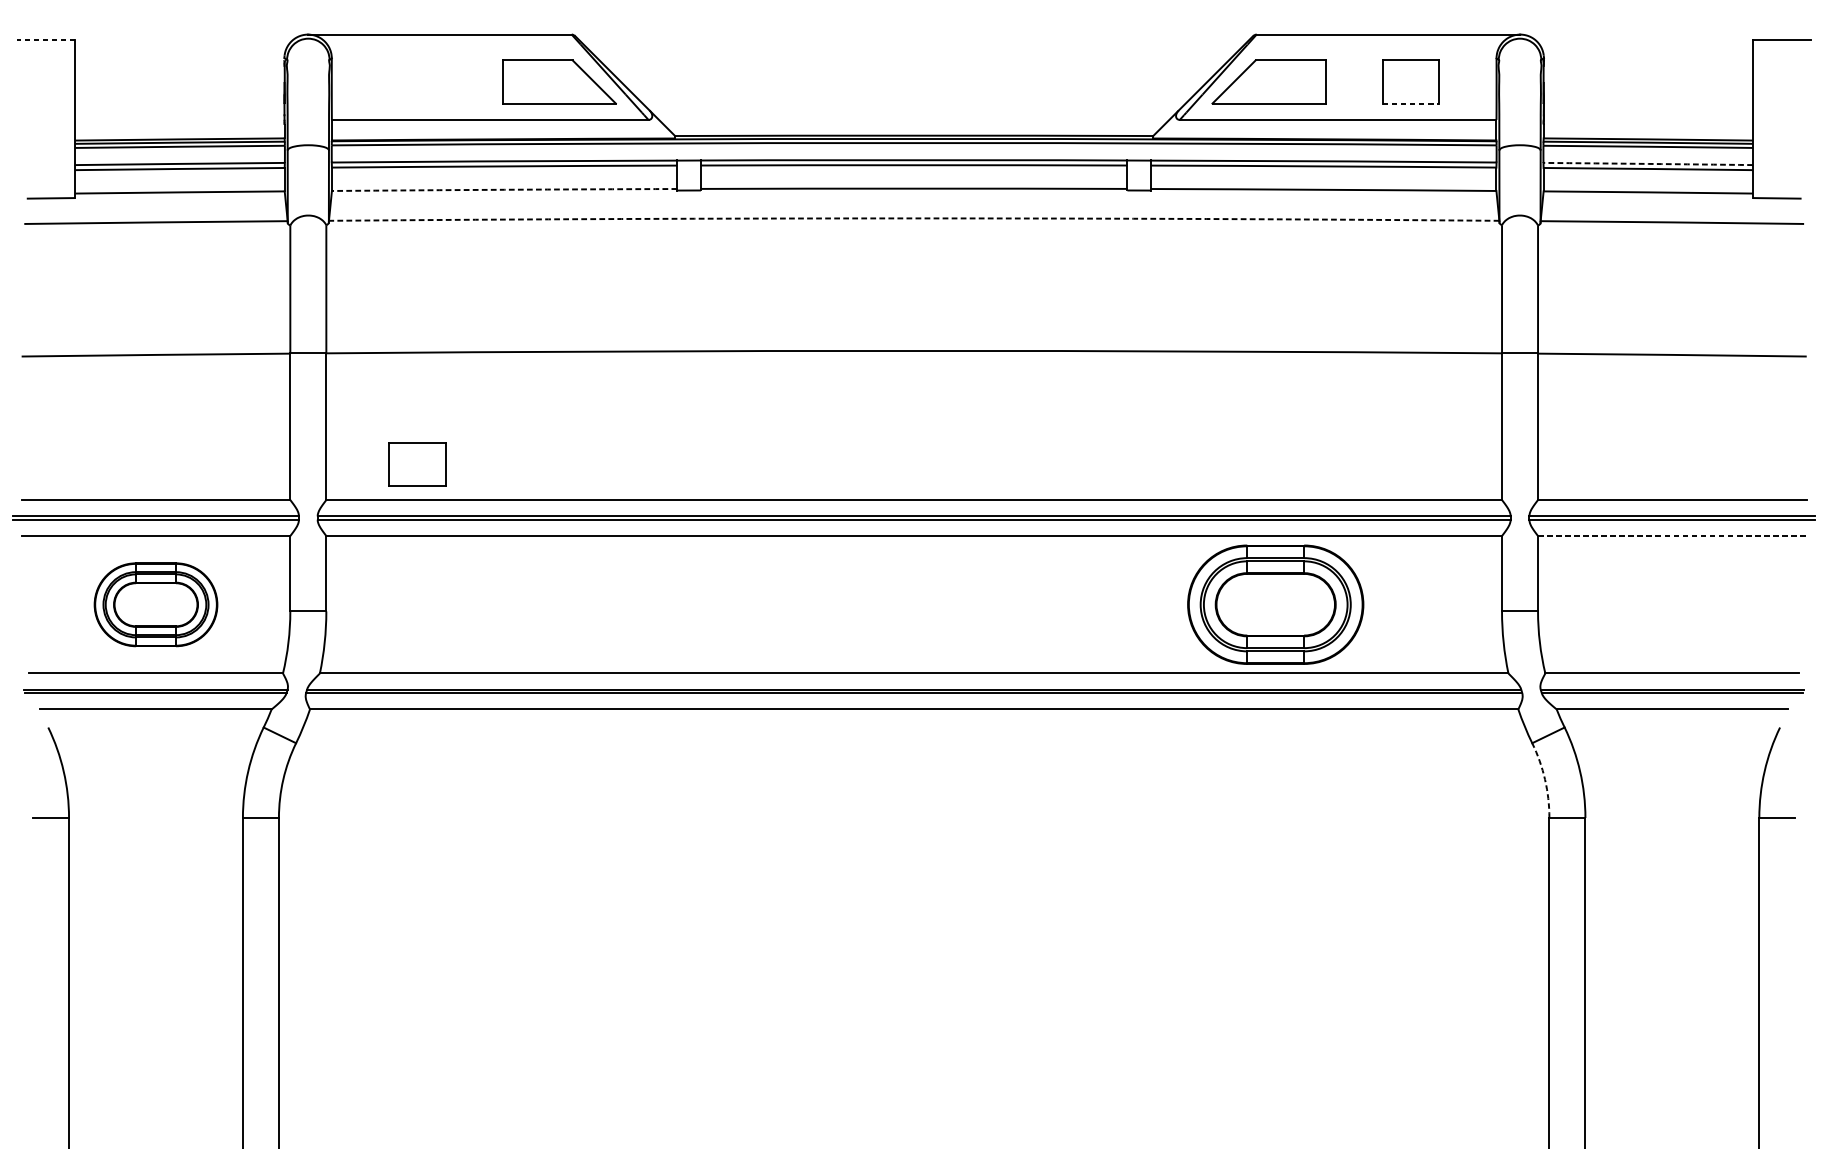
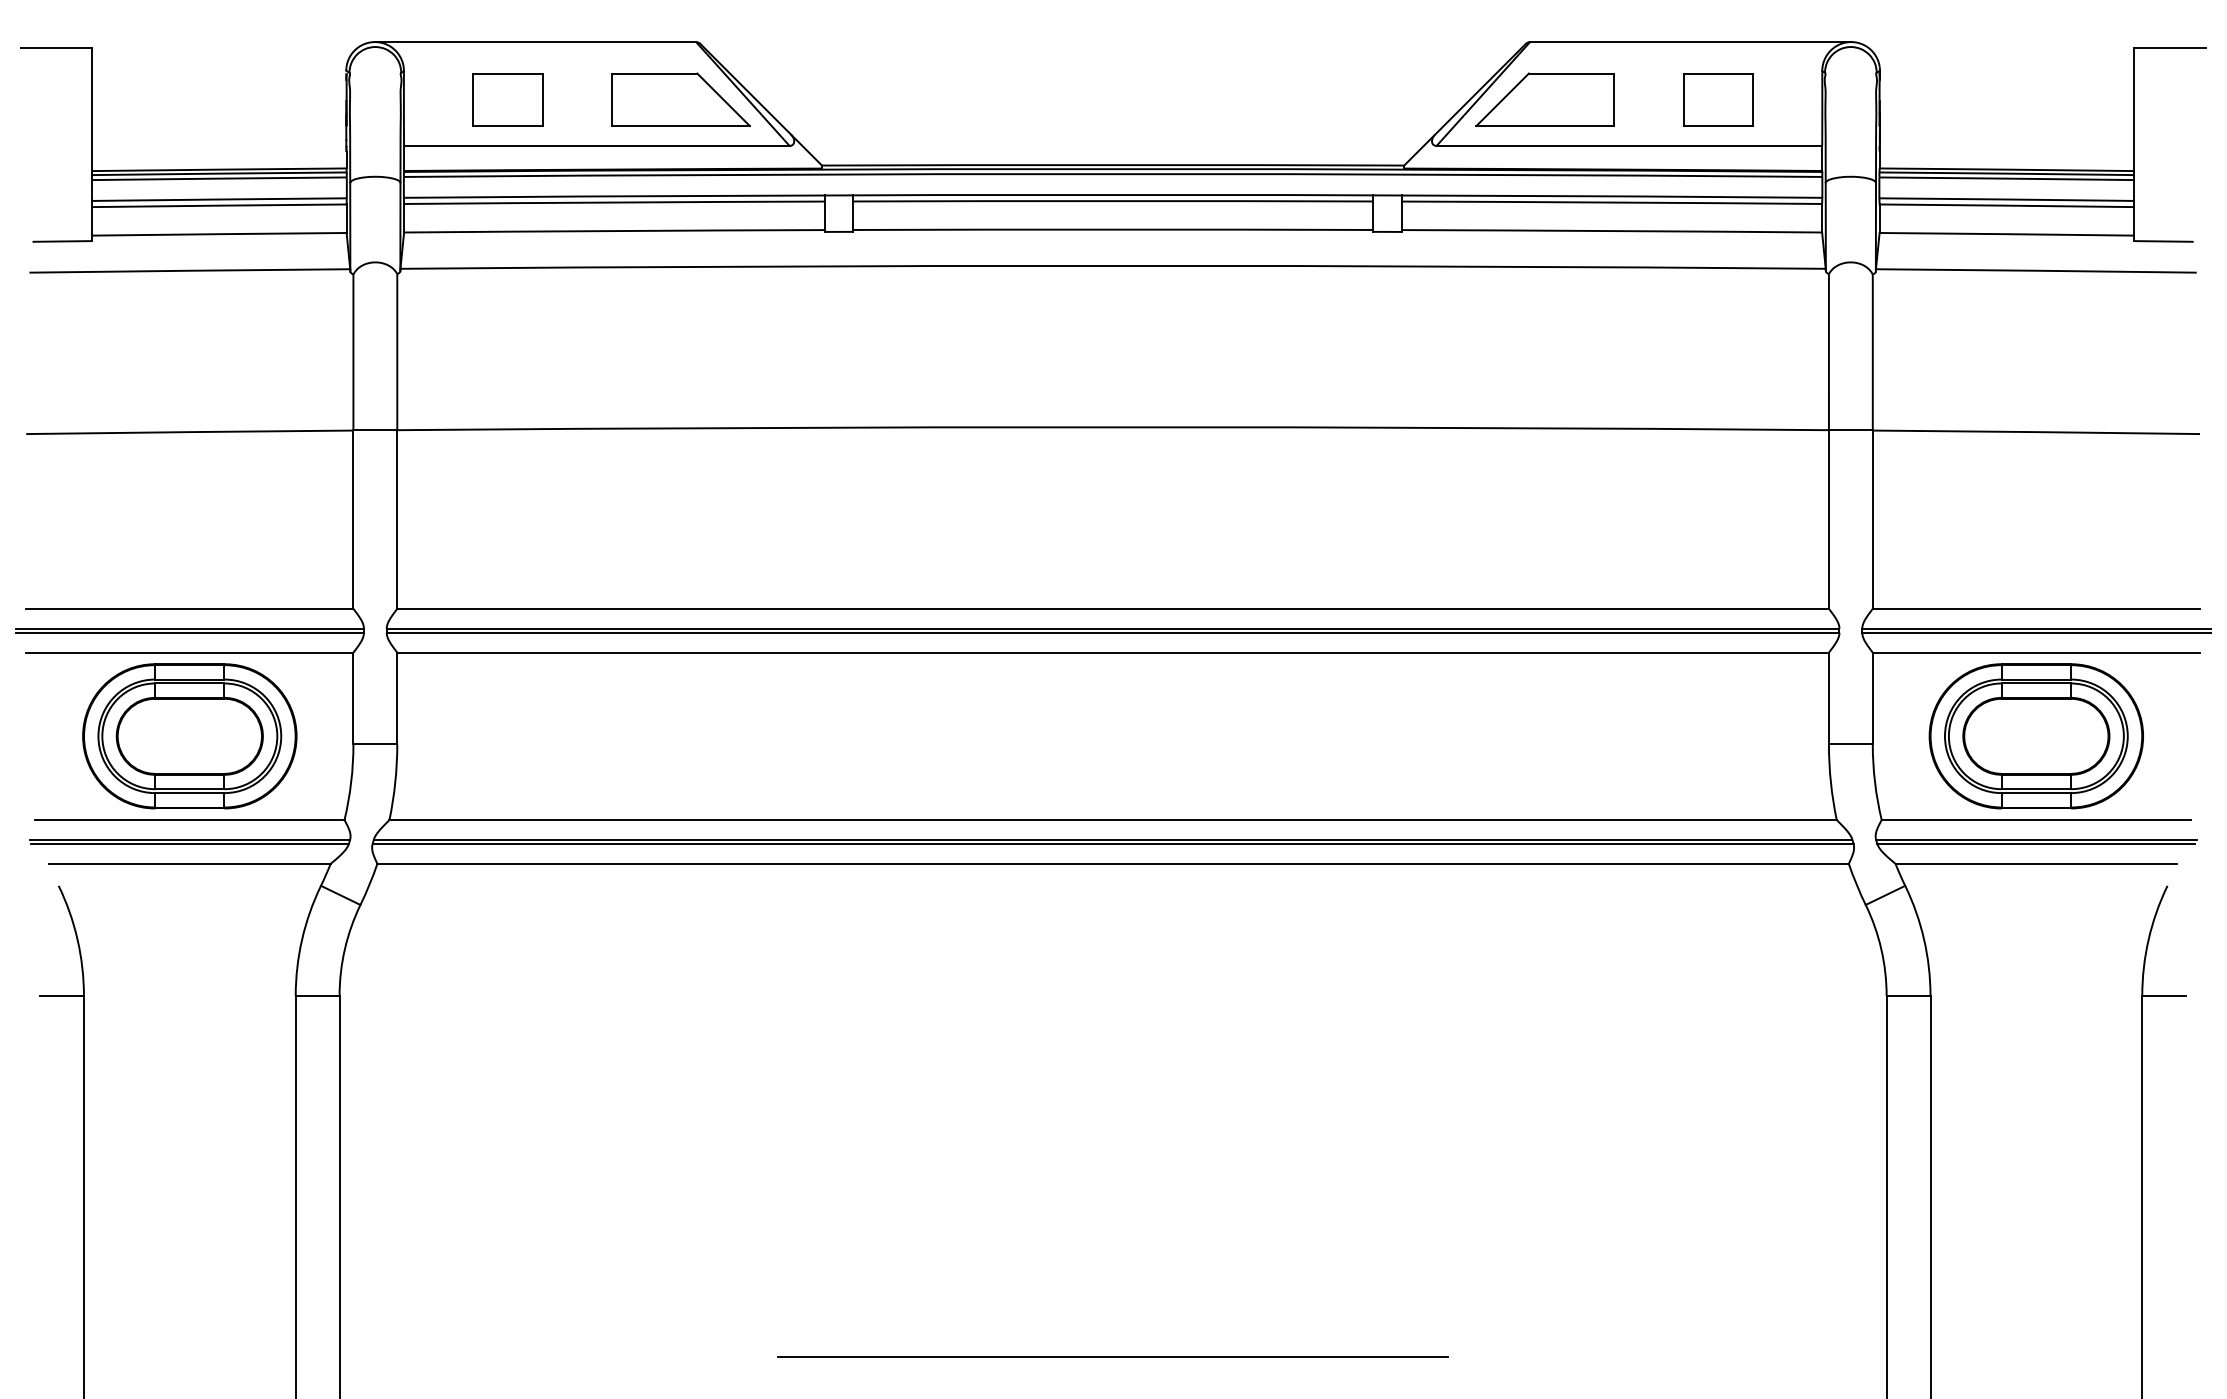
line: (46, 39) -> (56, 48), dashed -> solid
line: (1411, 103) -> (1718, 126), dashed -> solid
arc: (1647, 163) -> (2006, 199), dashed -> solid
arc: (504, 190) -> (614, 231), dashed -> solid
arc: (914, 218) -> (1113, 265), dashed -> solid
part: (416, 464) -> (507, 99), moved
line: (1672, 535) -> (2036, 652), dashed -> solid
part: (155, 604) -> (189, 736), size x1.43
part: (1275, 604) -> (2035, 736), moved
arc: (1545, 779) -> (1881, 949), dashed -> solid
line: (913, 1114) -> (1112, 1356), added

